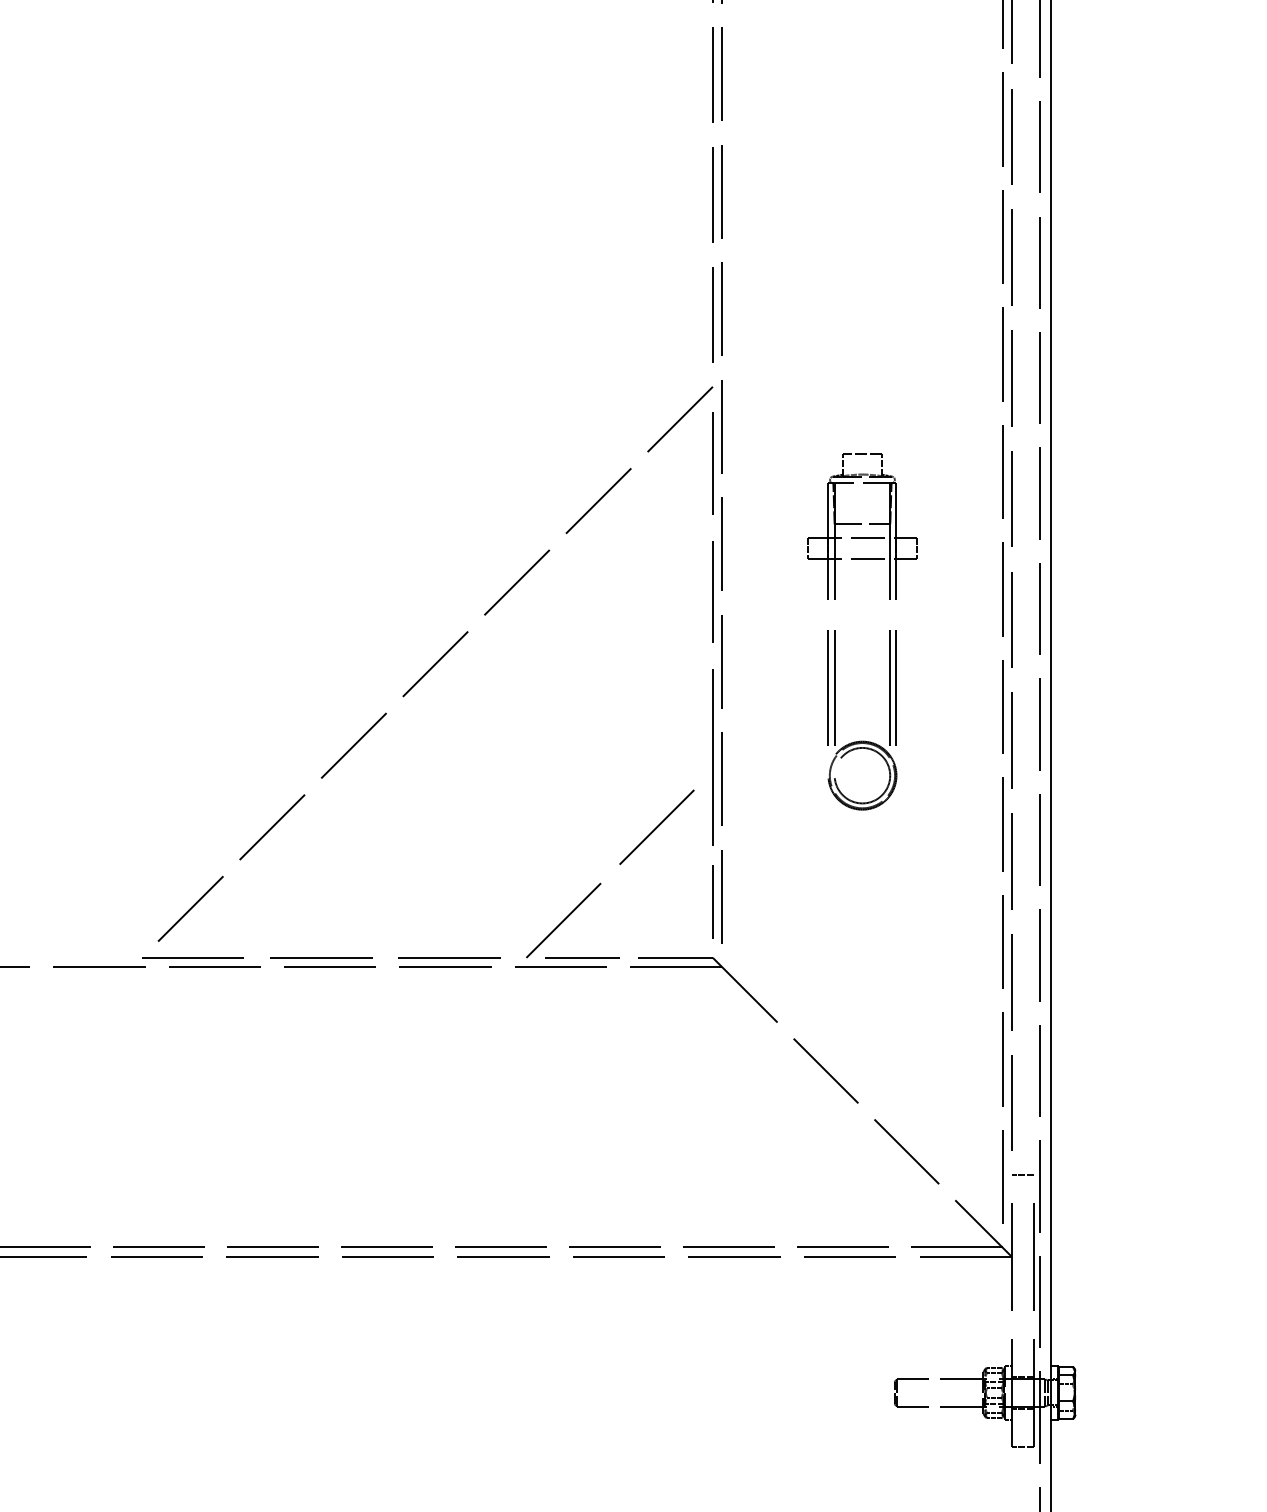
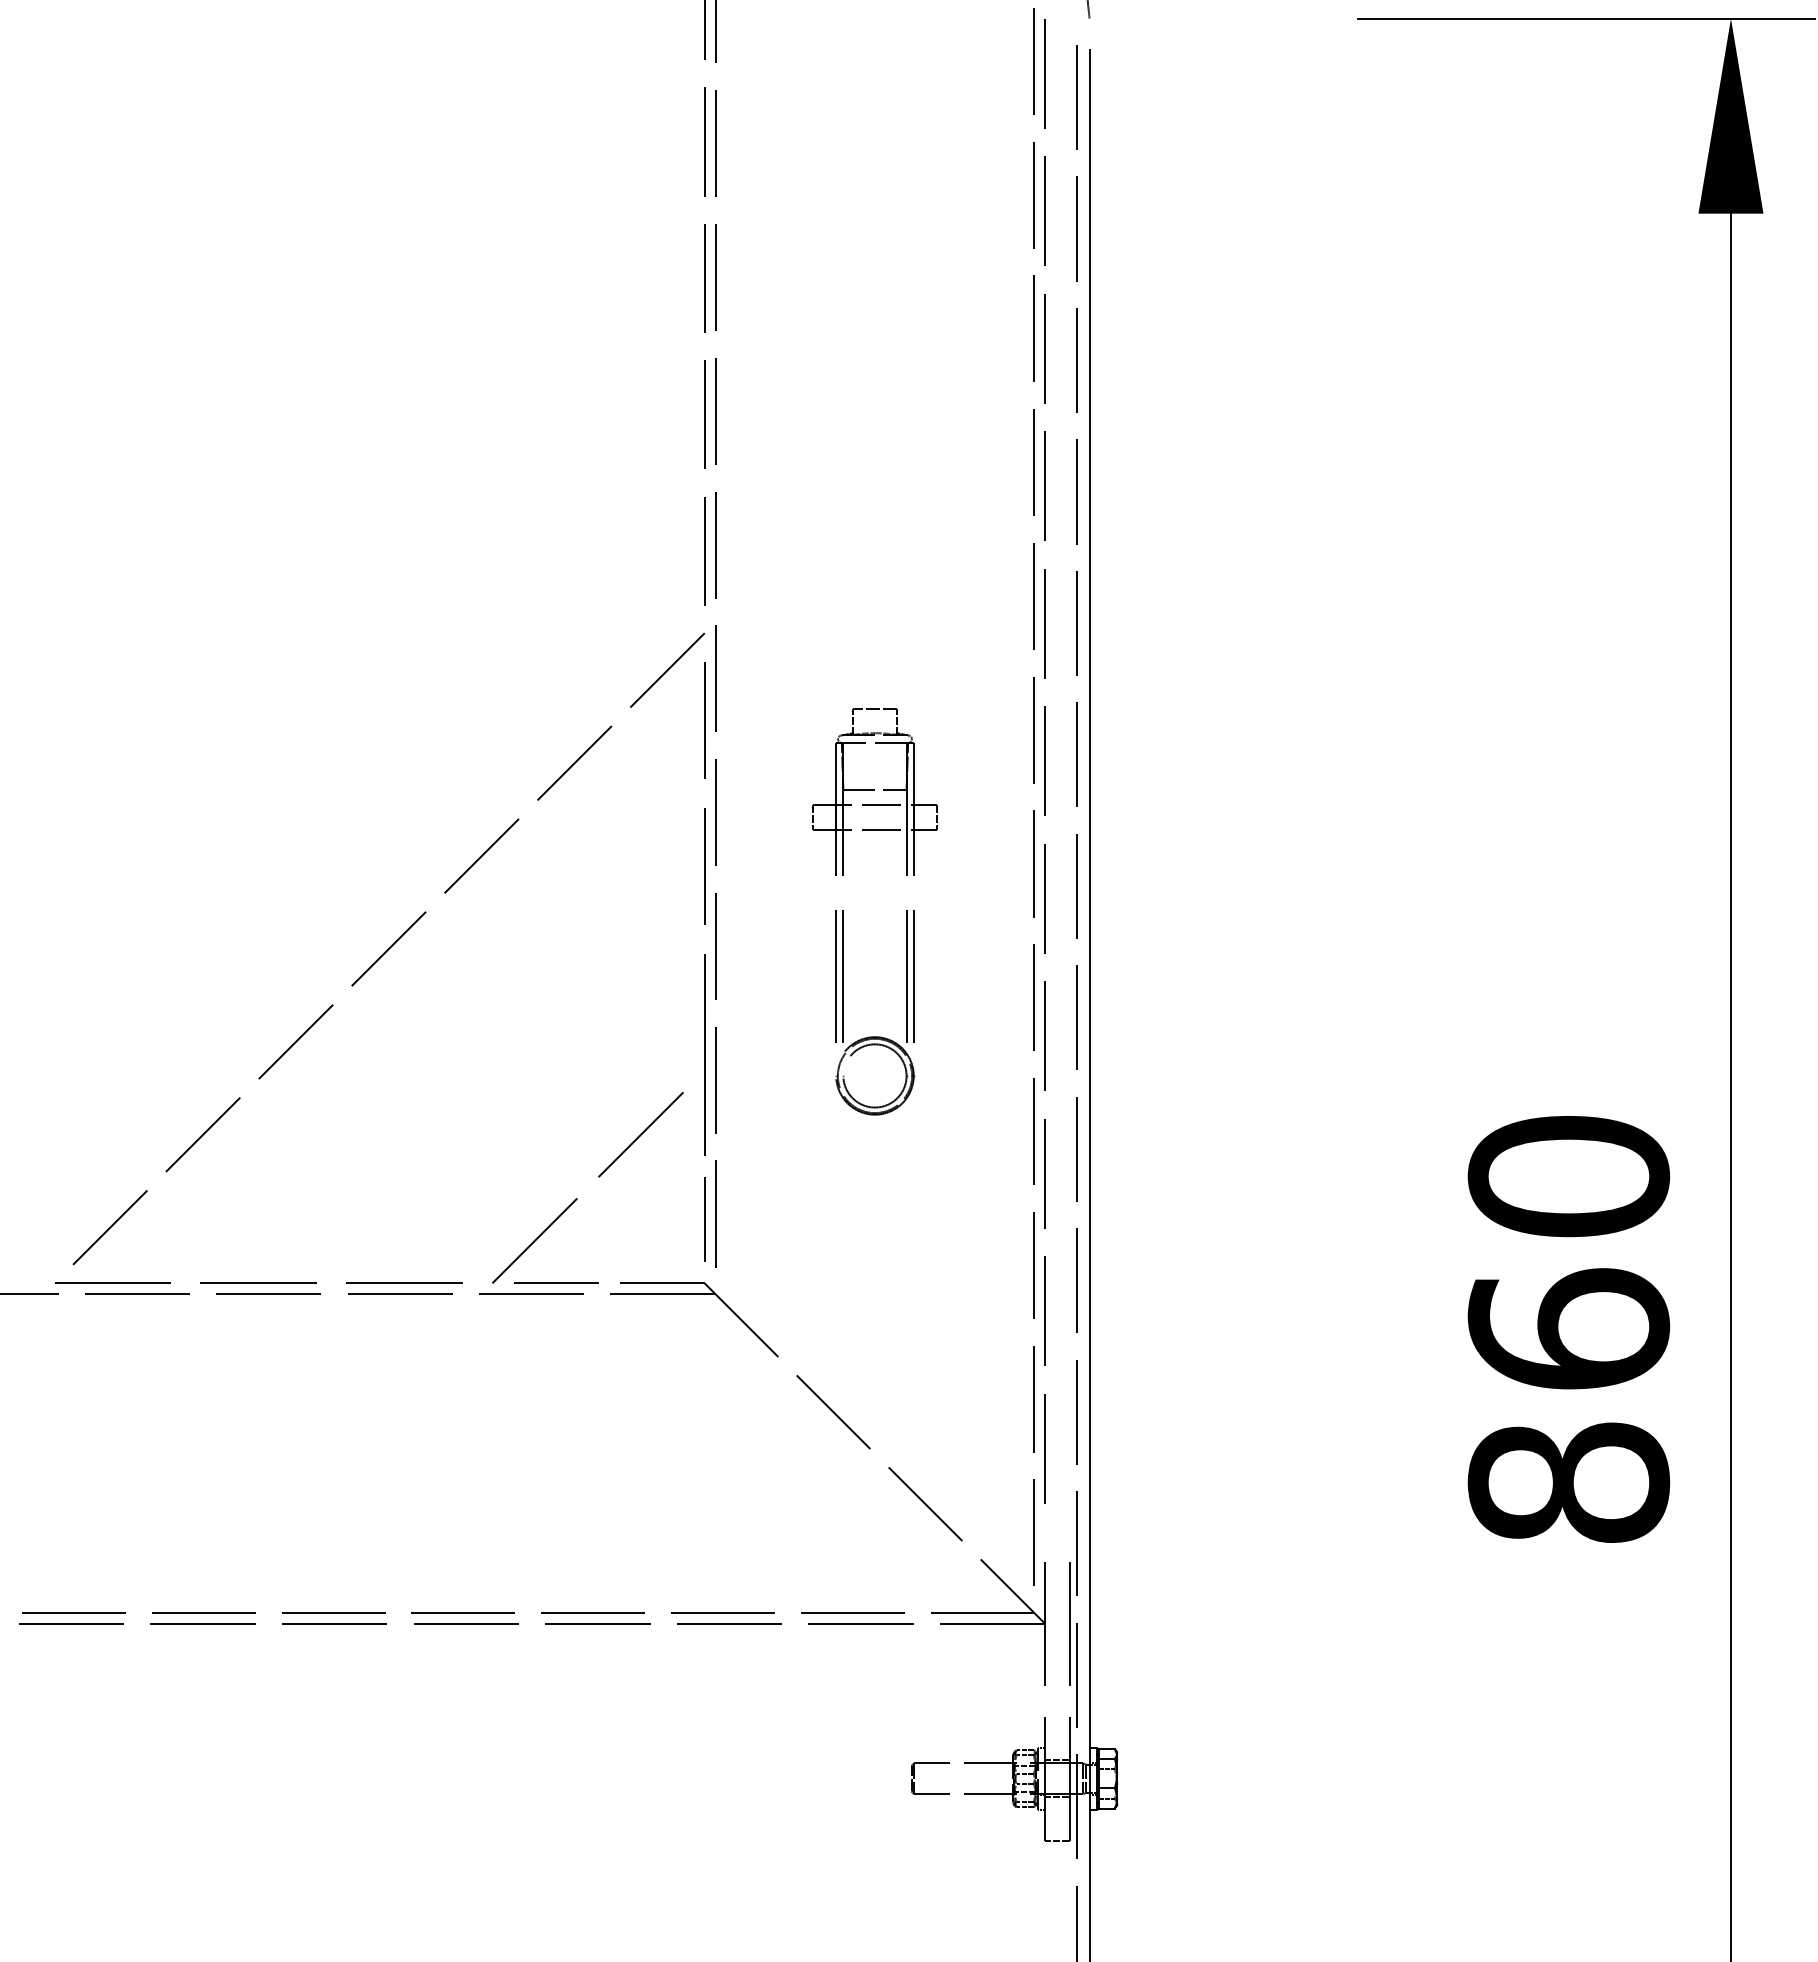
line: (1022, 1175) -> (1057, 1531), removed

